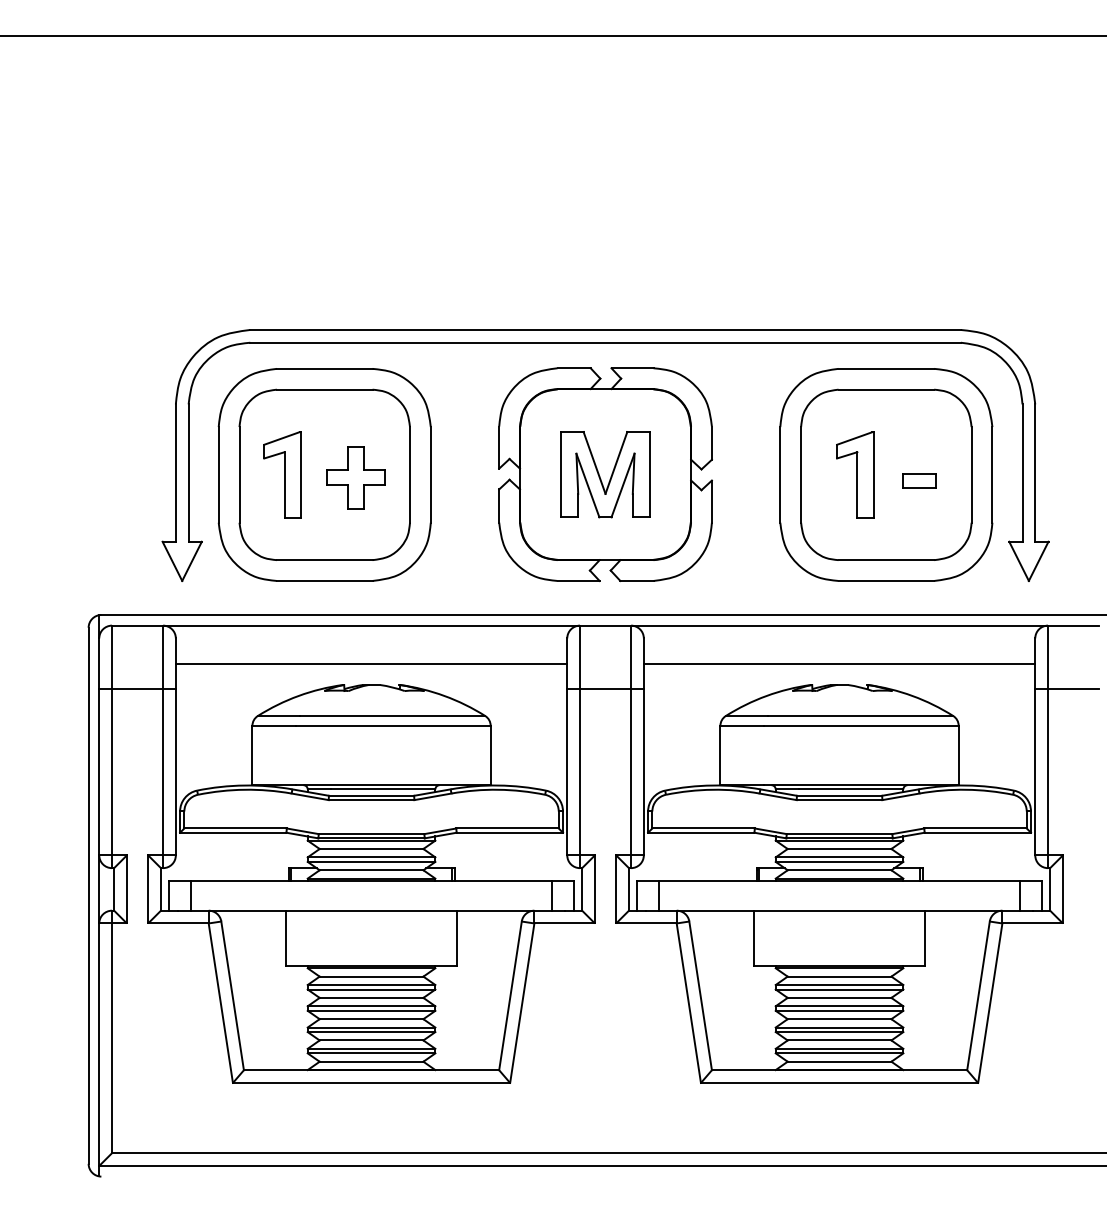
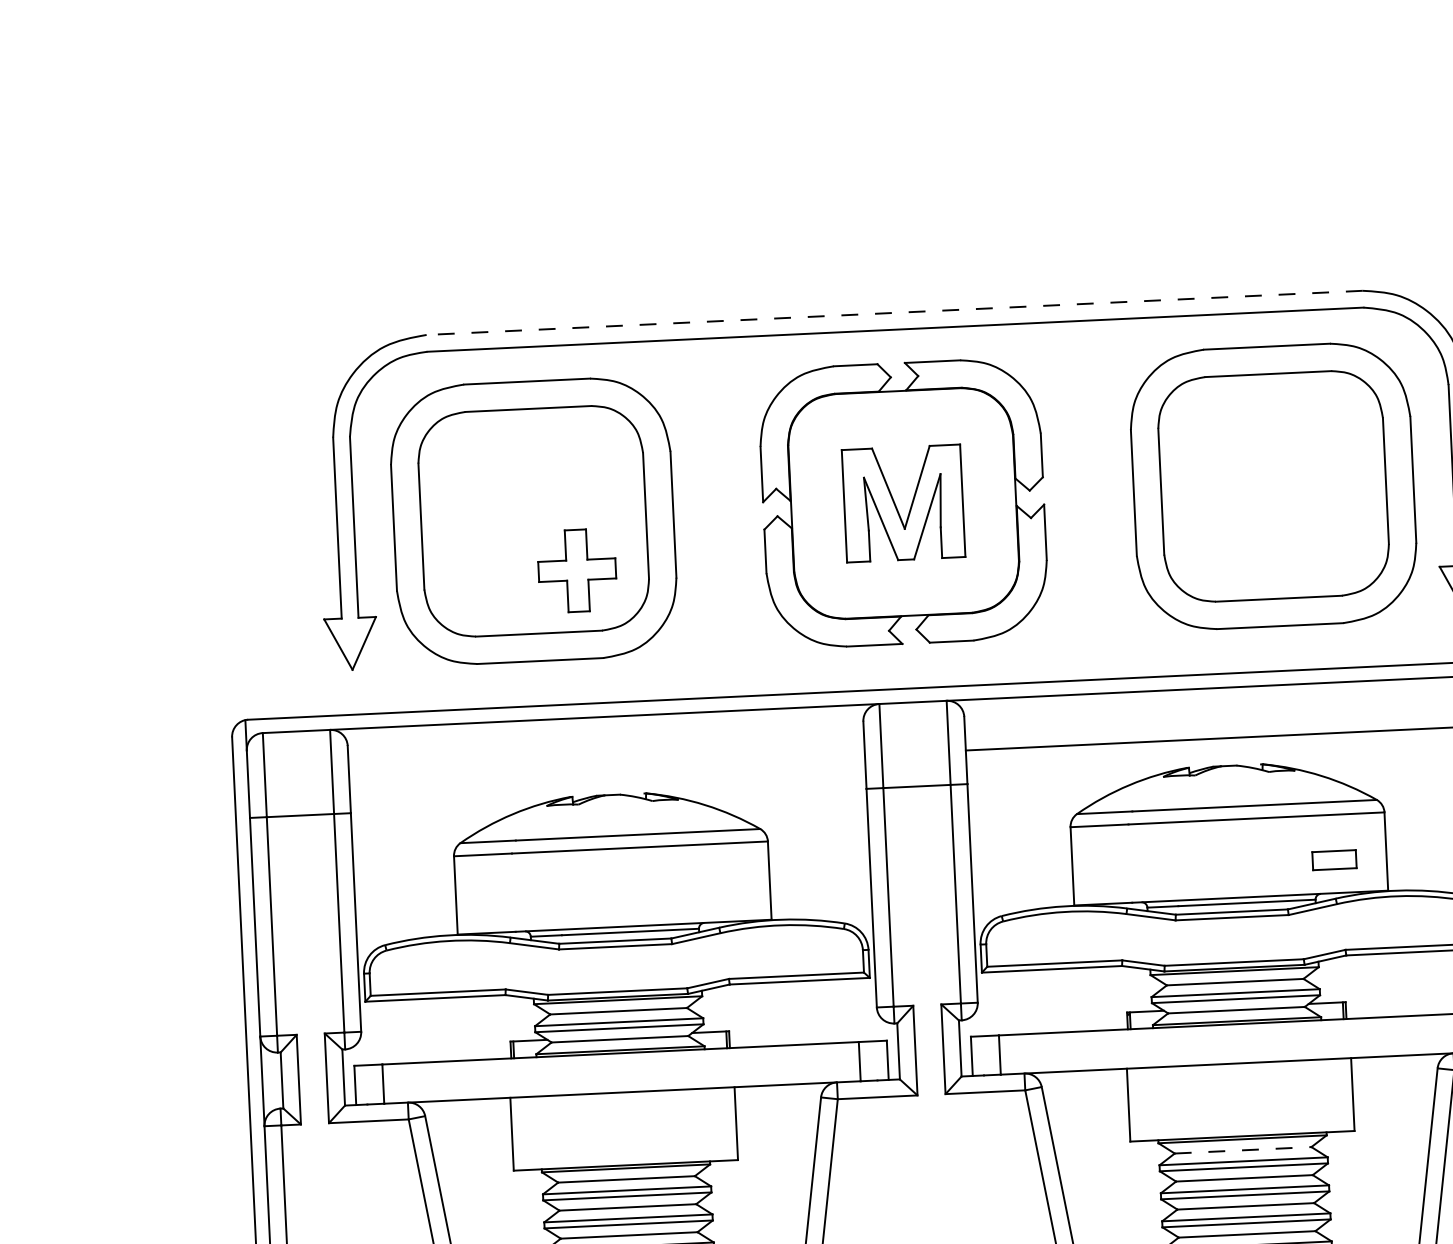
line: (605, 329) -> (894, 312), solid -> dashed
part: (282, 474) -> (478, 523), removed
part: (855, 474) -> (1232, 487), removed
part: (355, 477) -> (576, 570), moved
part: (919, 480) -> (1334, 859), moved
line: (371, 663) -> (607, 766), removed
line: (839, 976) -> (1243, 1150), solid -> dashed

